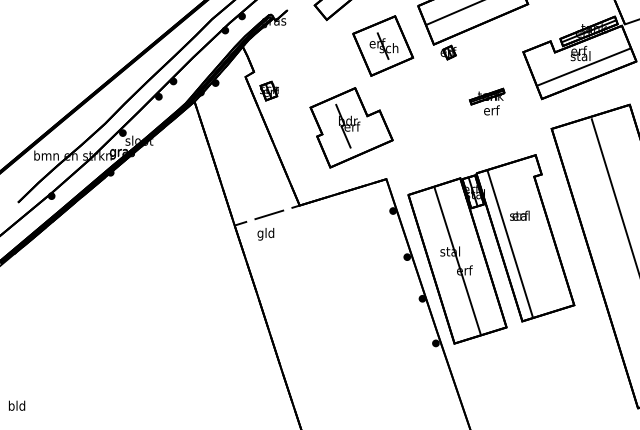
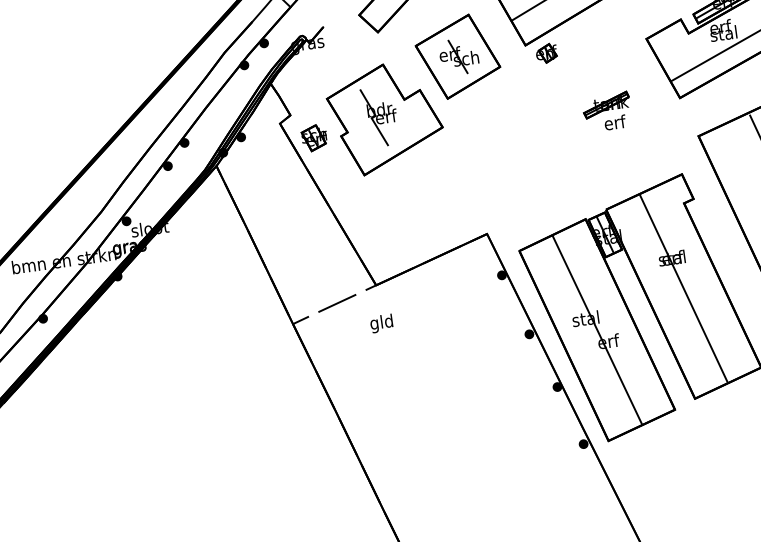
part: (351, 127) -> (385, 117), moved
text: (265, 234) -> (381, 324), moved
line: (509, 244) -> (682, 288), moved

